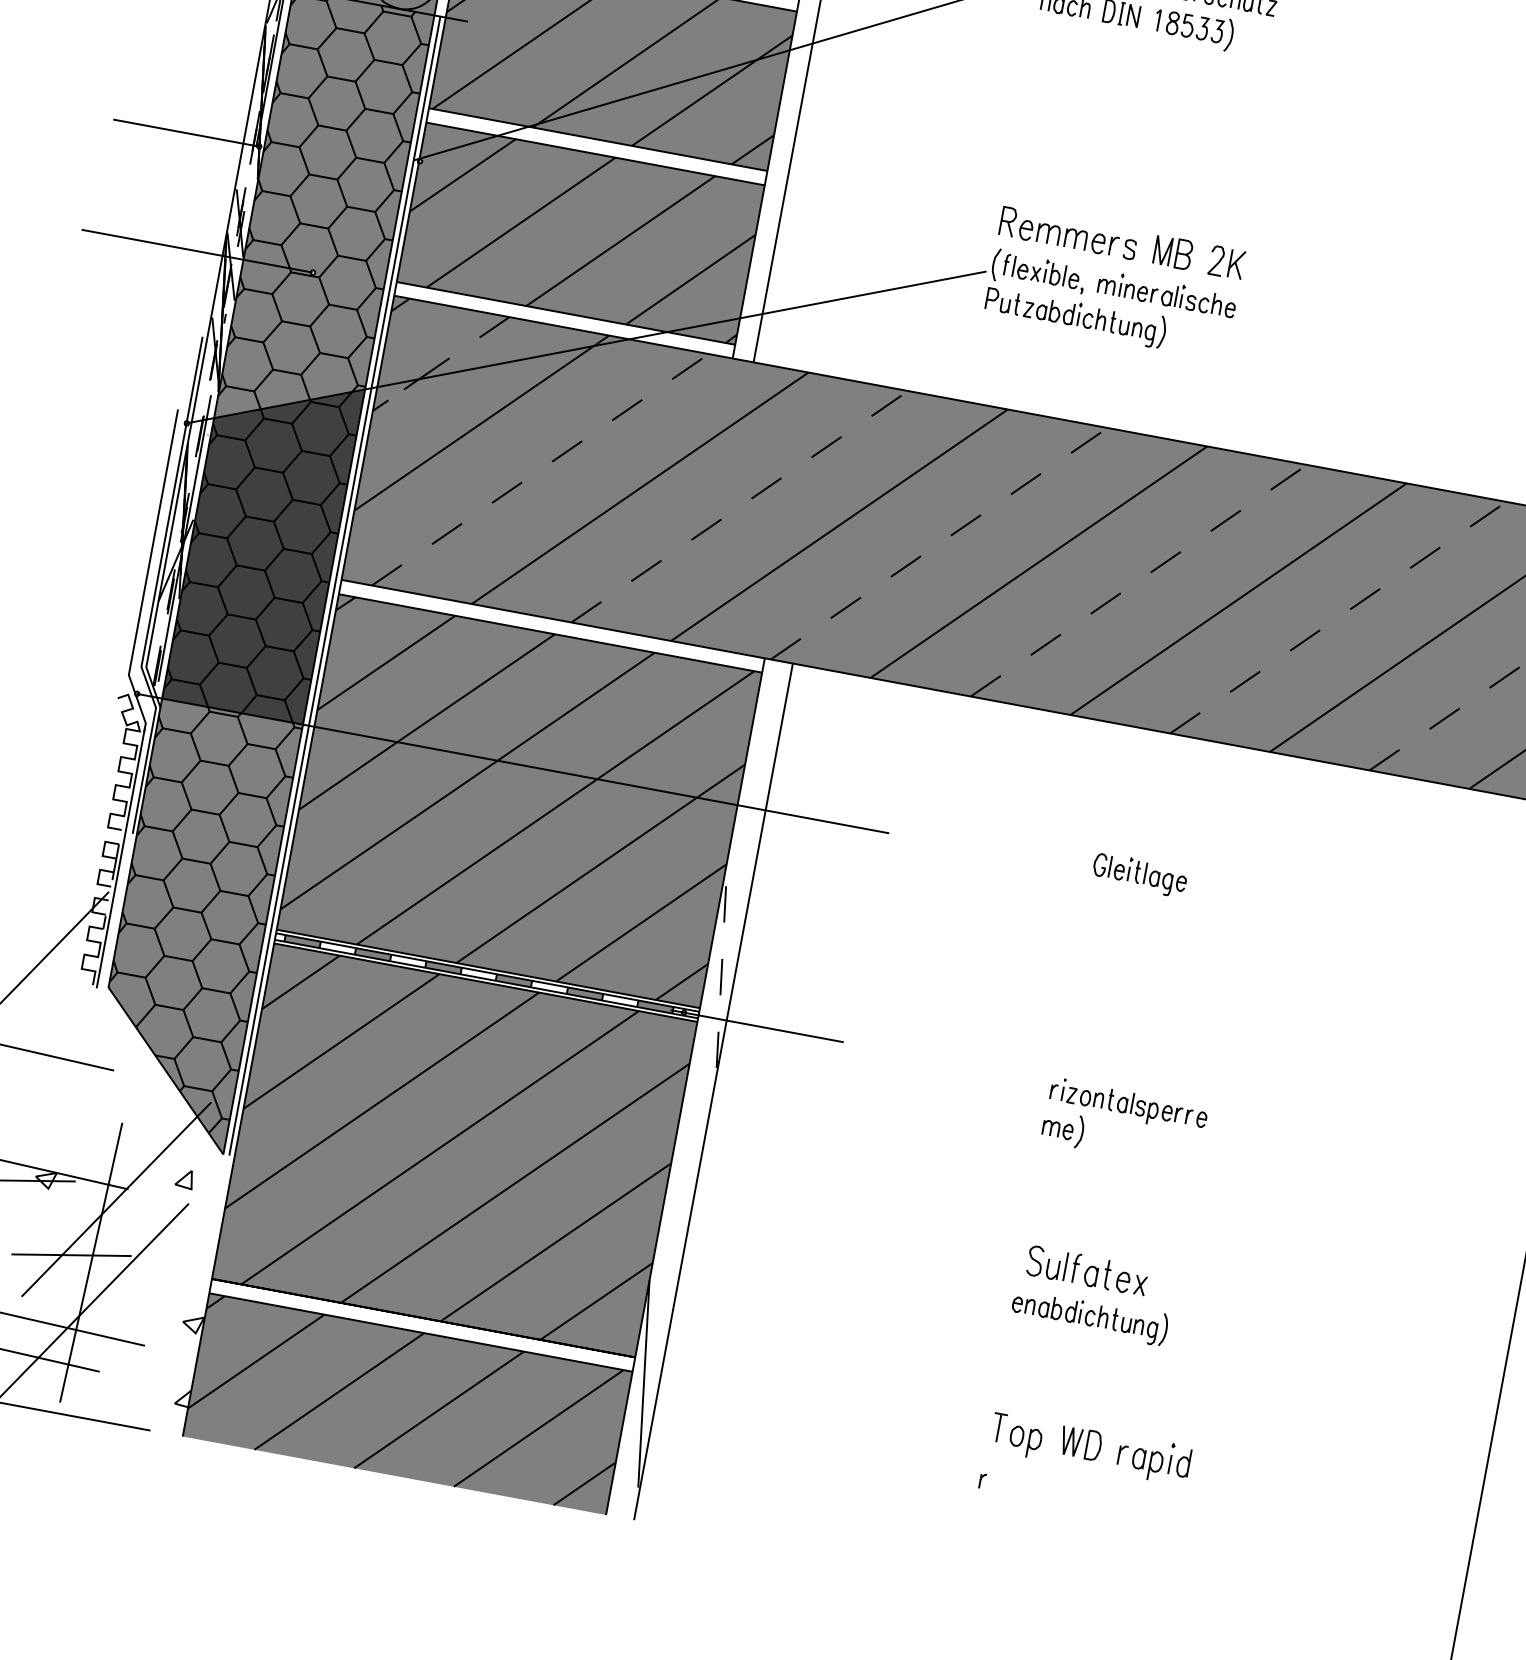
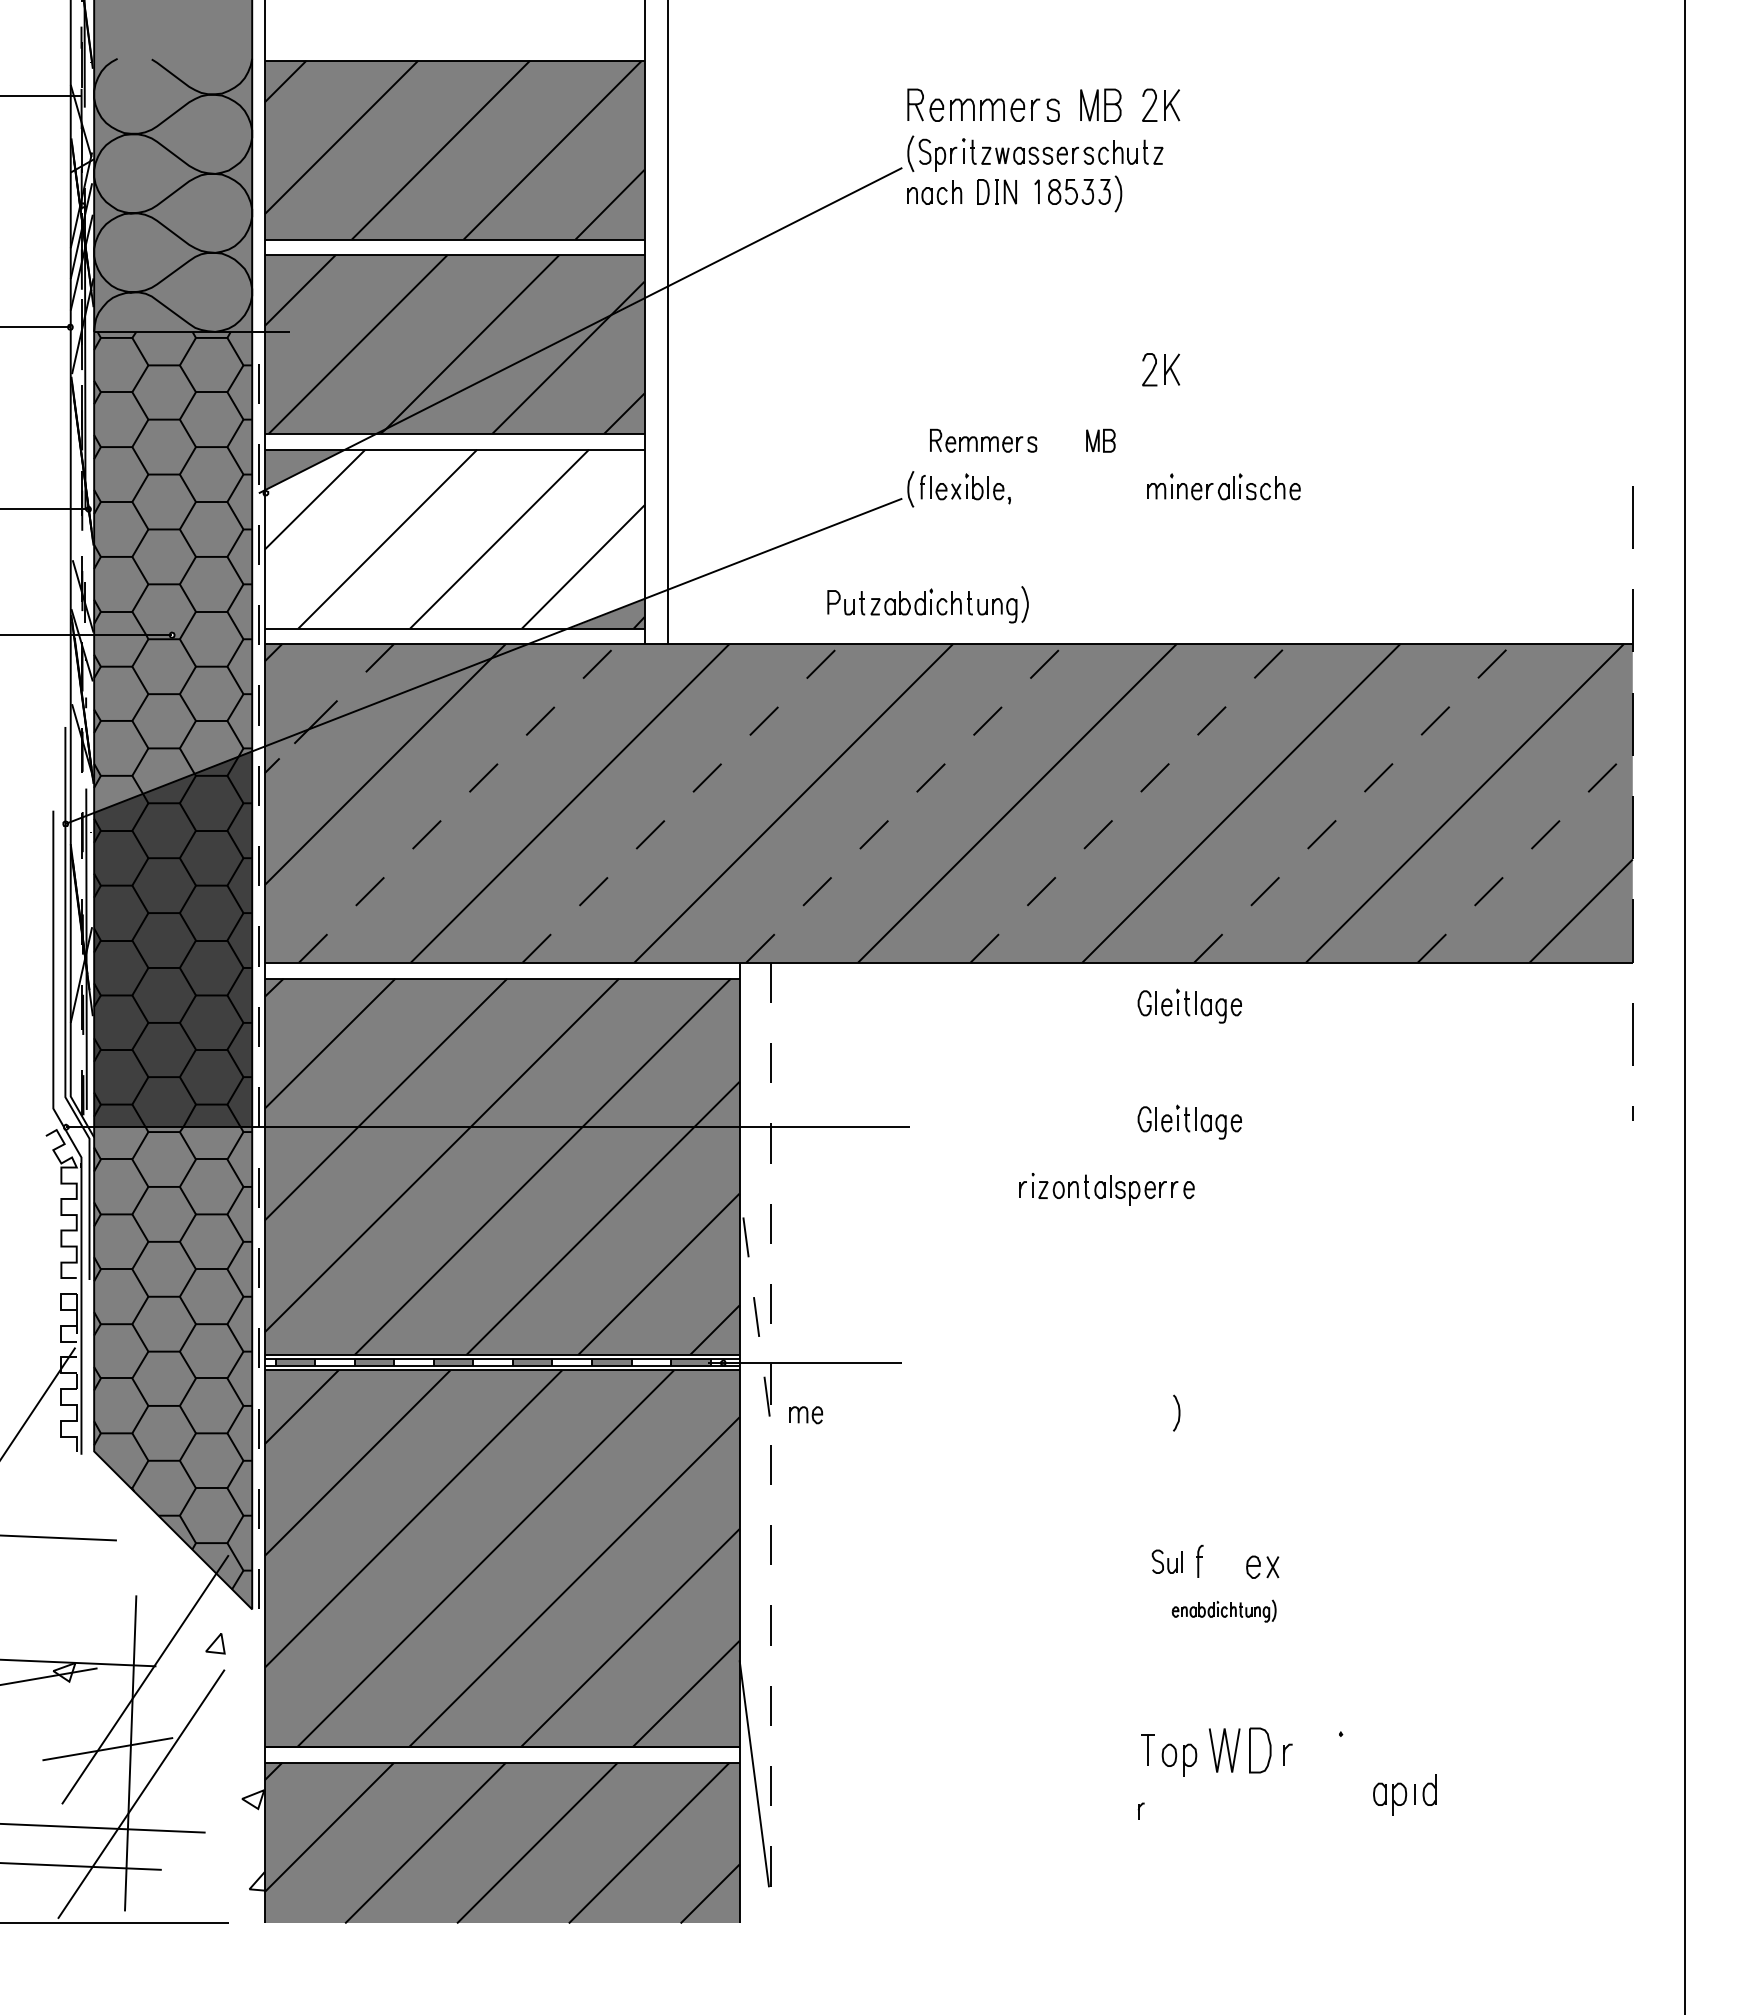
fill: (580, 233) -> (454, 538), removed
part: (1068, 233) -> (983, 440), size x0.7
part: (1172, 252) -> (1100, 440), size x0.7
part: (1227, 262) -> (1161, 369), moved
part: (1167, 293) -> (1223, 486), moved
part: (1075, 316) -> (927, 604), moved
line: (334, 585) -> (258, 970), solid -> dashed
part: (1158, 770) -> (1189, 1005), added
line: (713, 1092) -> (771, 1443), solid -> dashed
part: (1128, 1105) -> (1106, 1189), moved
part: (1057, 1130) -> (805, 1415), moved
part: (1046, 1262) -> (1166, 1561), size x0.7
part: (1098, 1272) -> (1224, 1561), removed
part: (1089, 1315) -> (1223, 1610), size x0.6
part: (1080, 1442) -> (1239, 1749), size x1.4
part: (1160, 1462) -> (1404, 1794), moved

